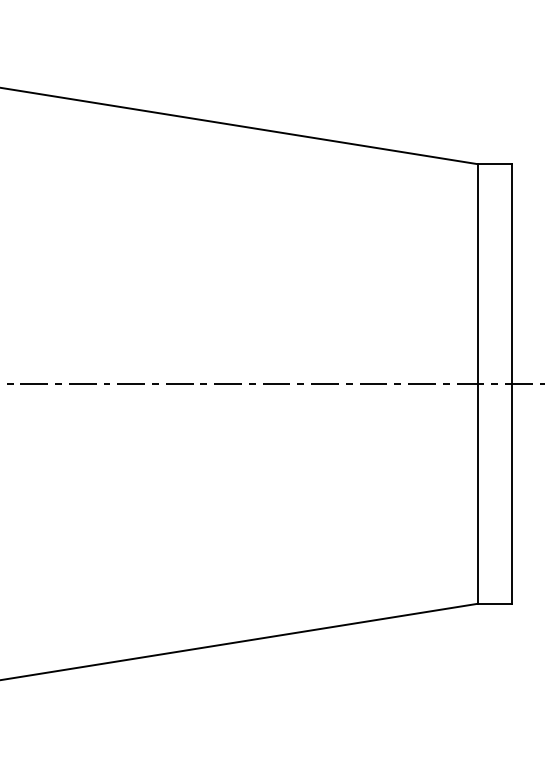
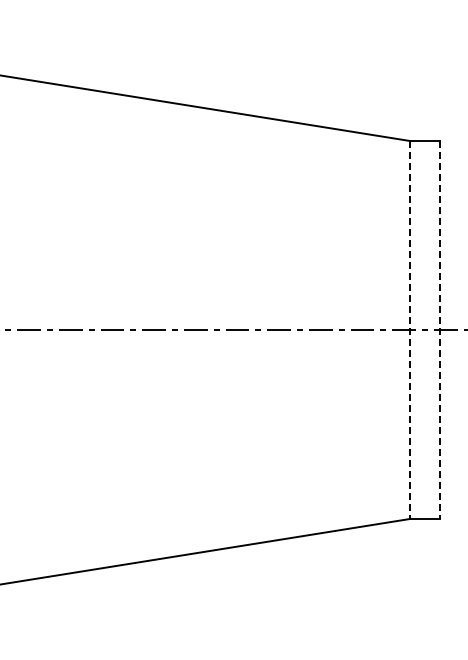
line: (477, 384) -> (410, 330), solid -> dashed
line: (512, 384) -> (440, 330), solid -> dashed

